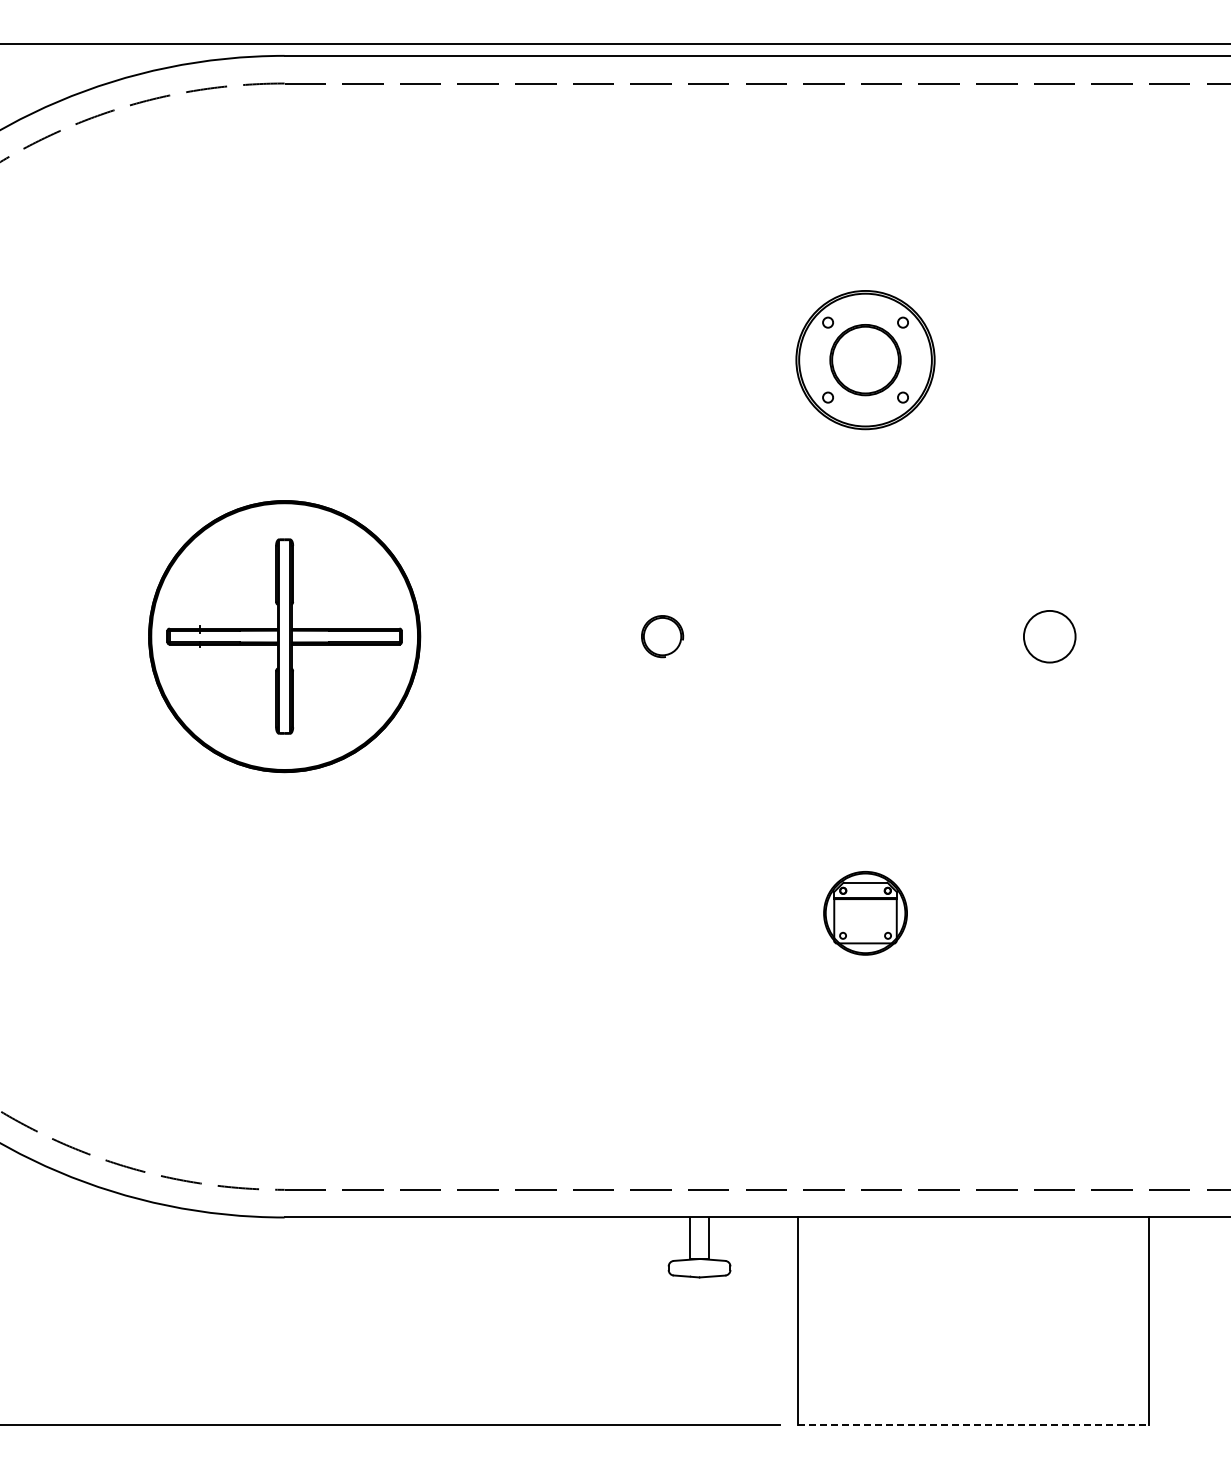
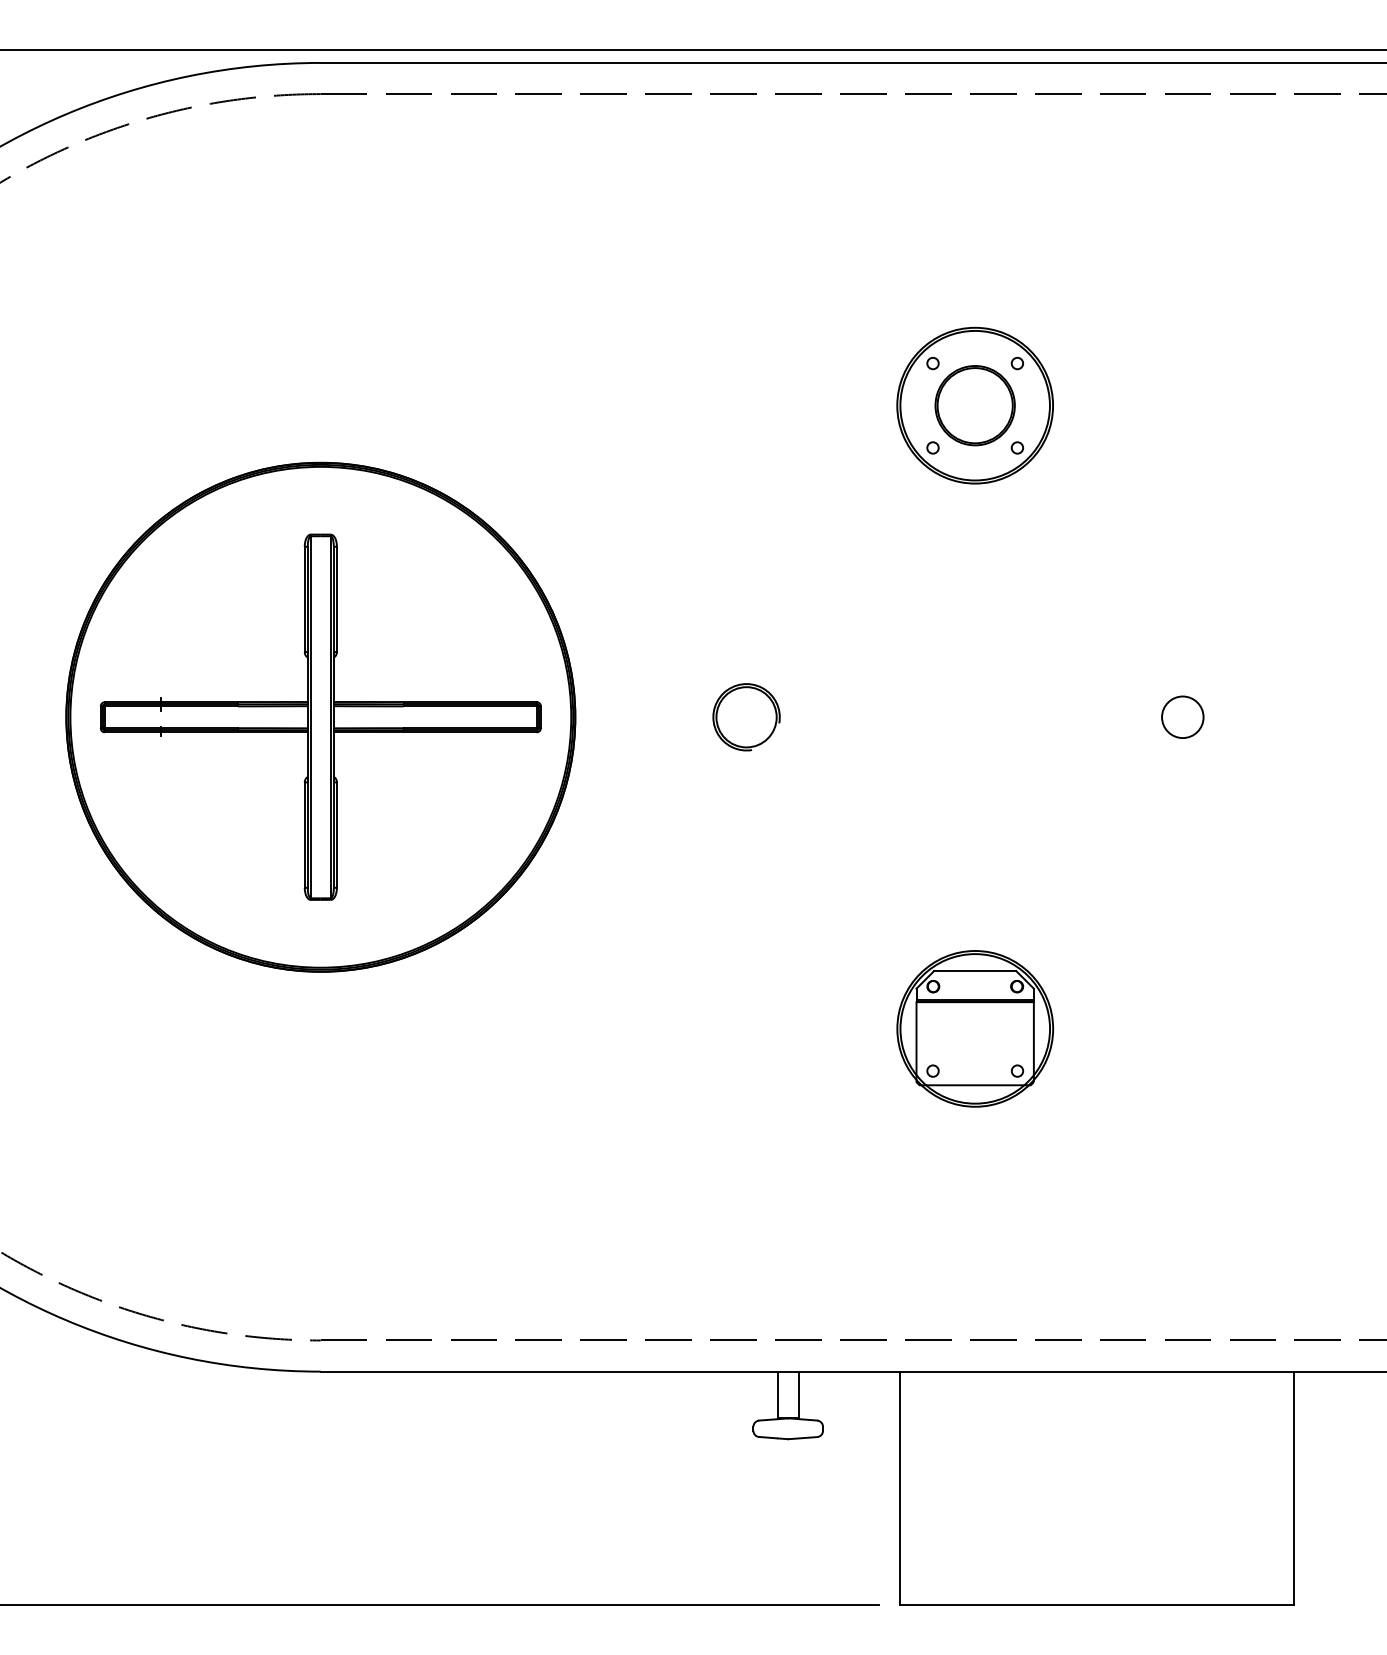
part: (284, 636) -> (320, 717), size x1.67
part: (662, 636) -> (746, 717), size x1.43
circle: (1049, 636) -> (1182, 717), size x0.71
part: (865, 913) -> (975, 1029), size x1.67
line: (974, 1424) -> (1097, 1604), dashed -> solid

